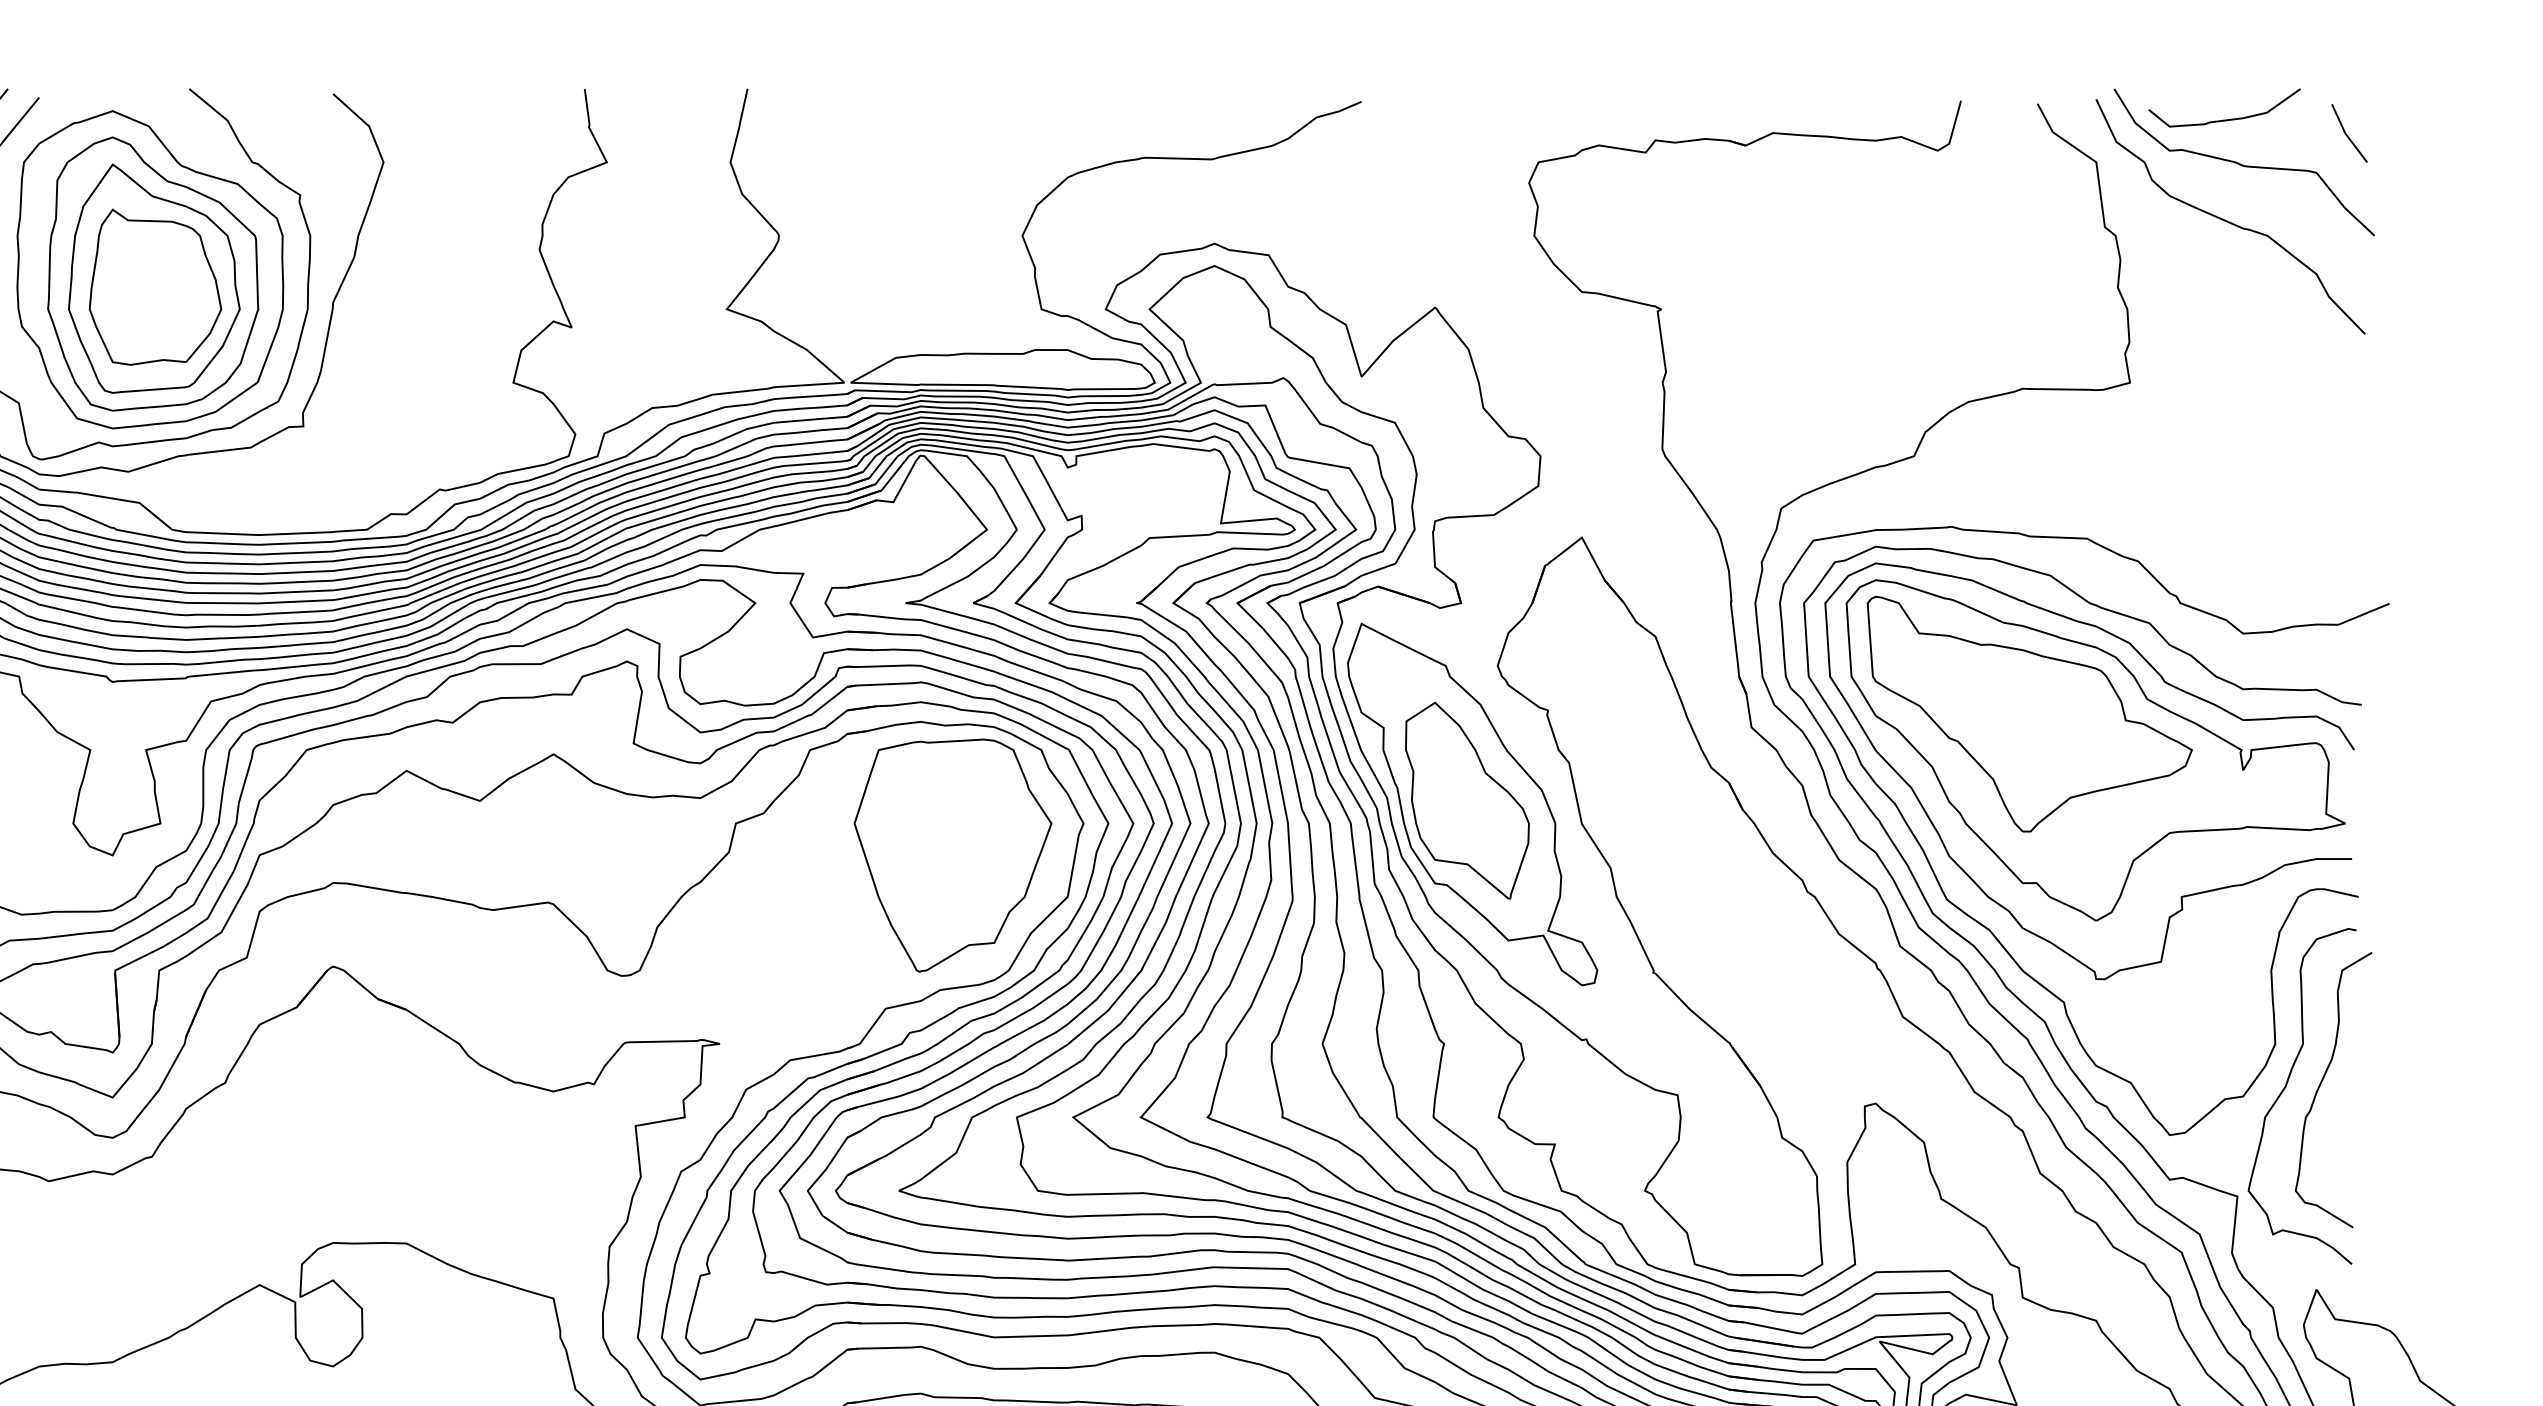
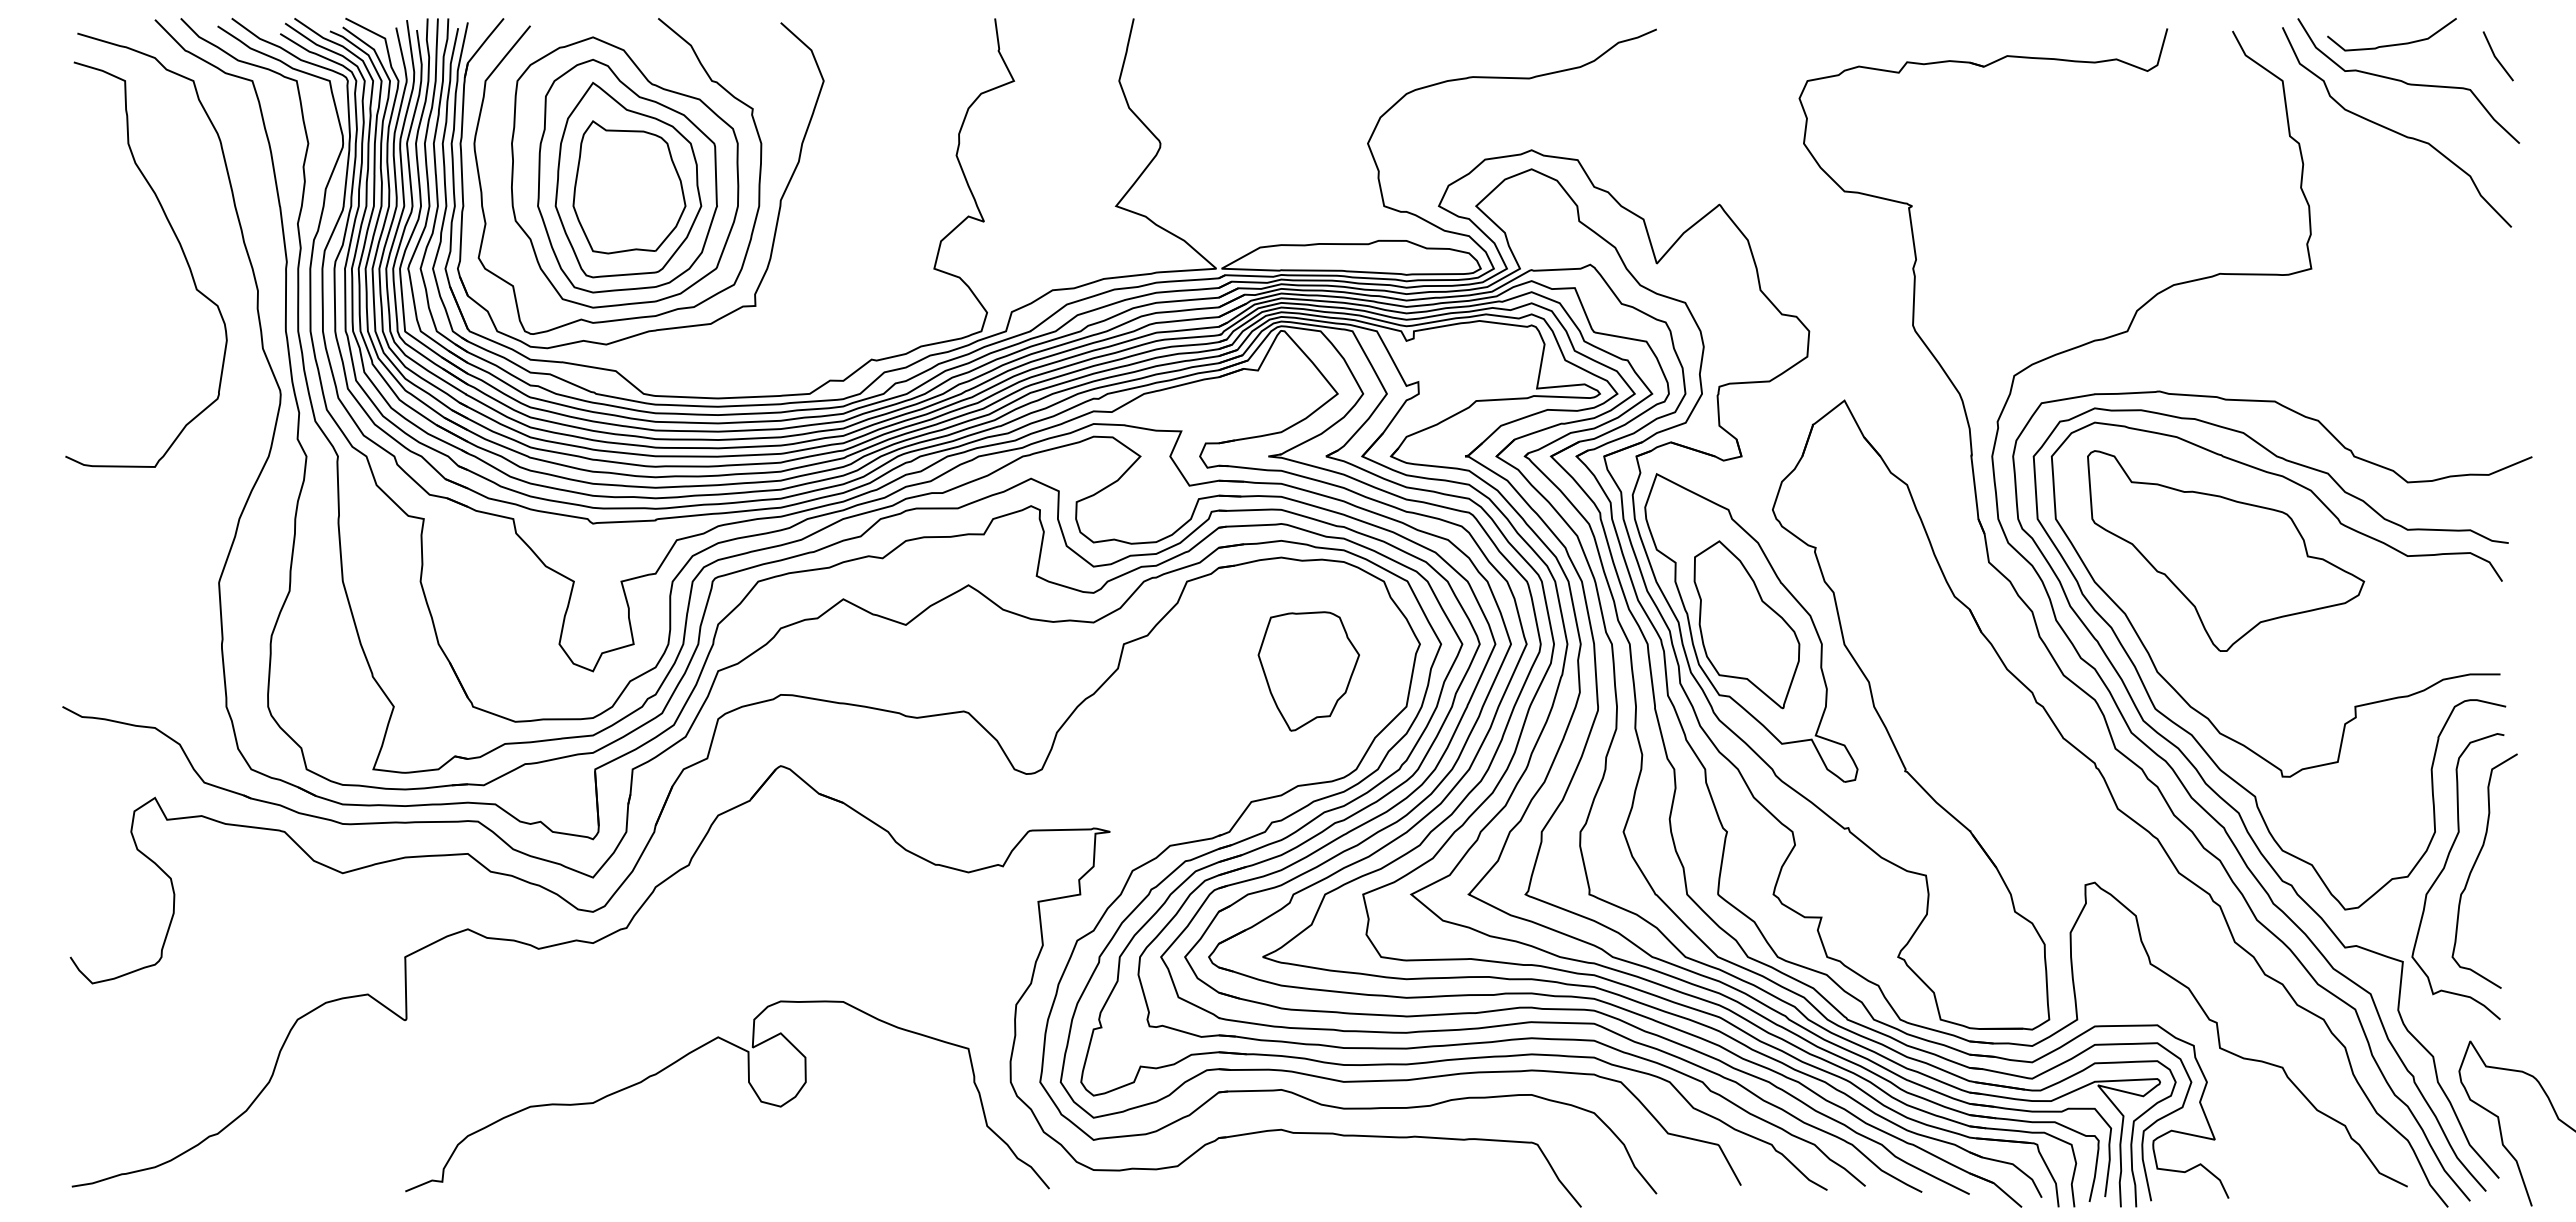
part: (2096, 749) -> (2282, 581), removed
part: (952, 855) -> (1308, 671), size x0.6

